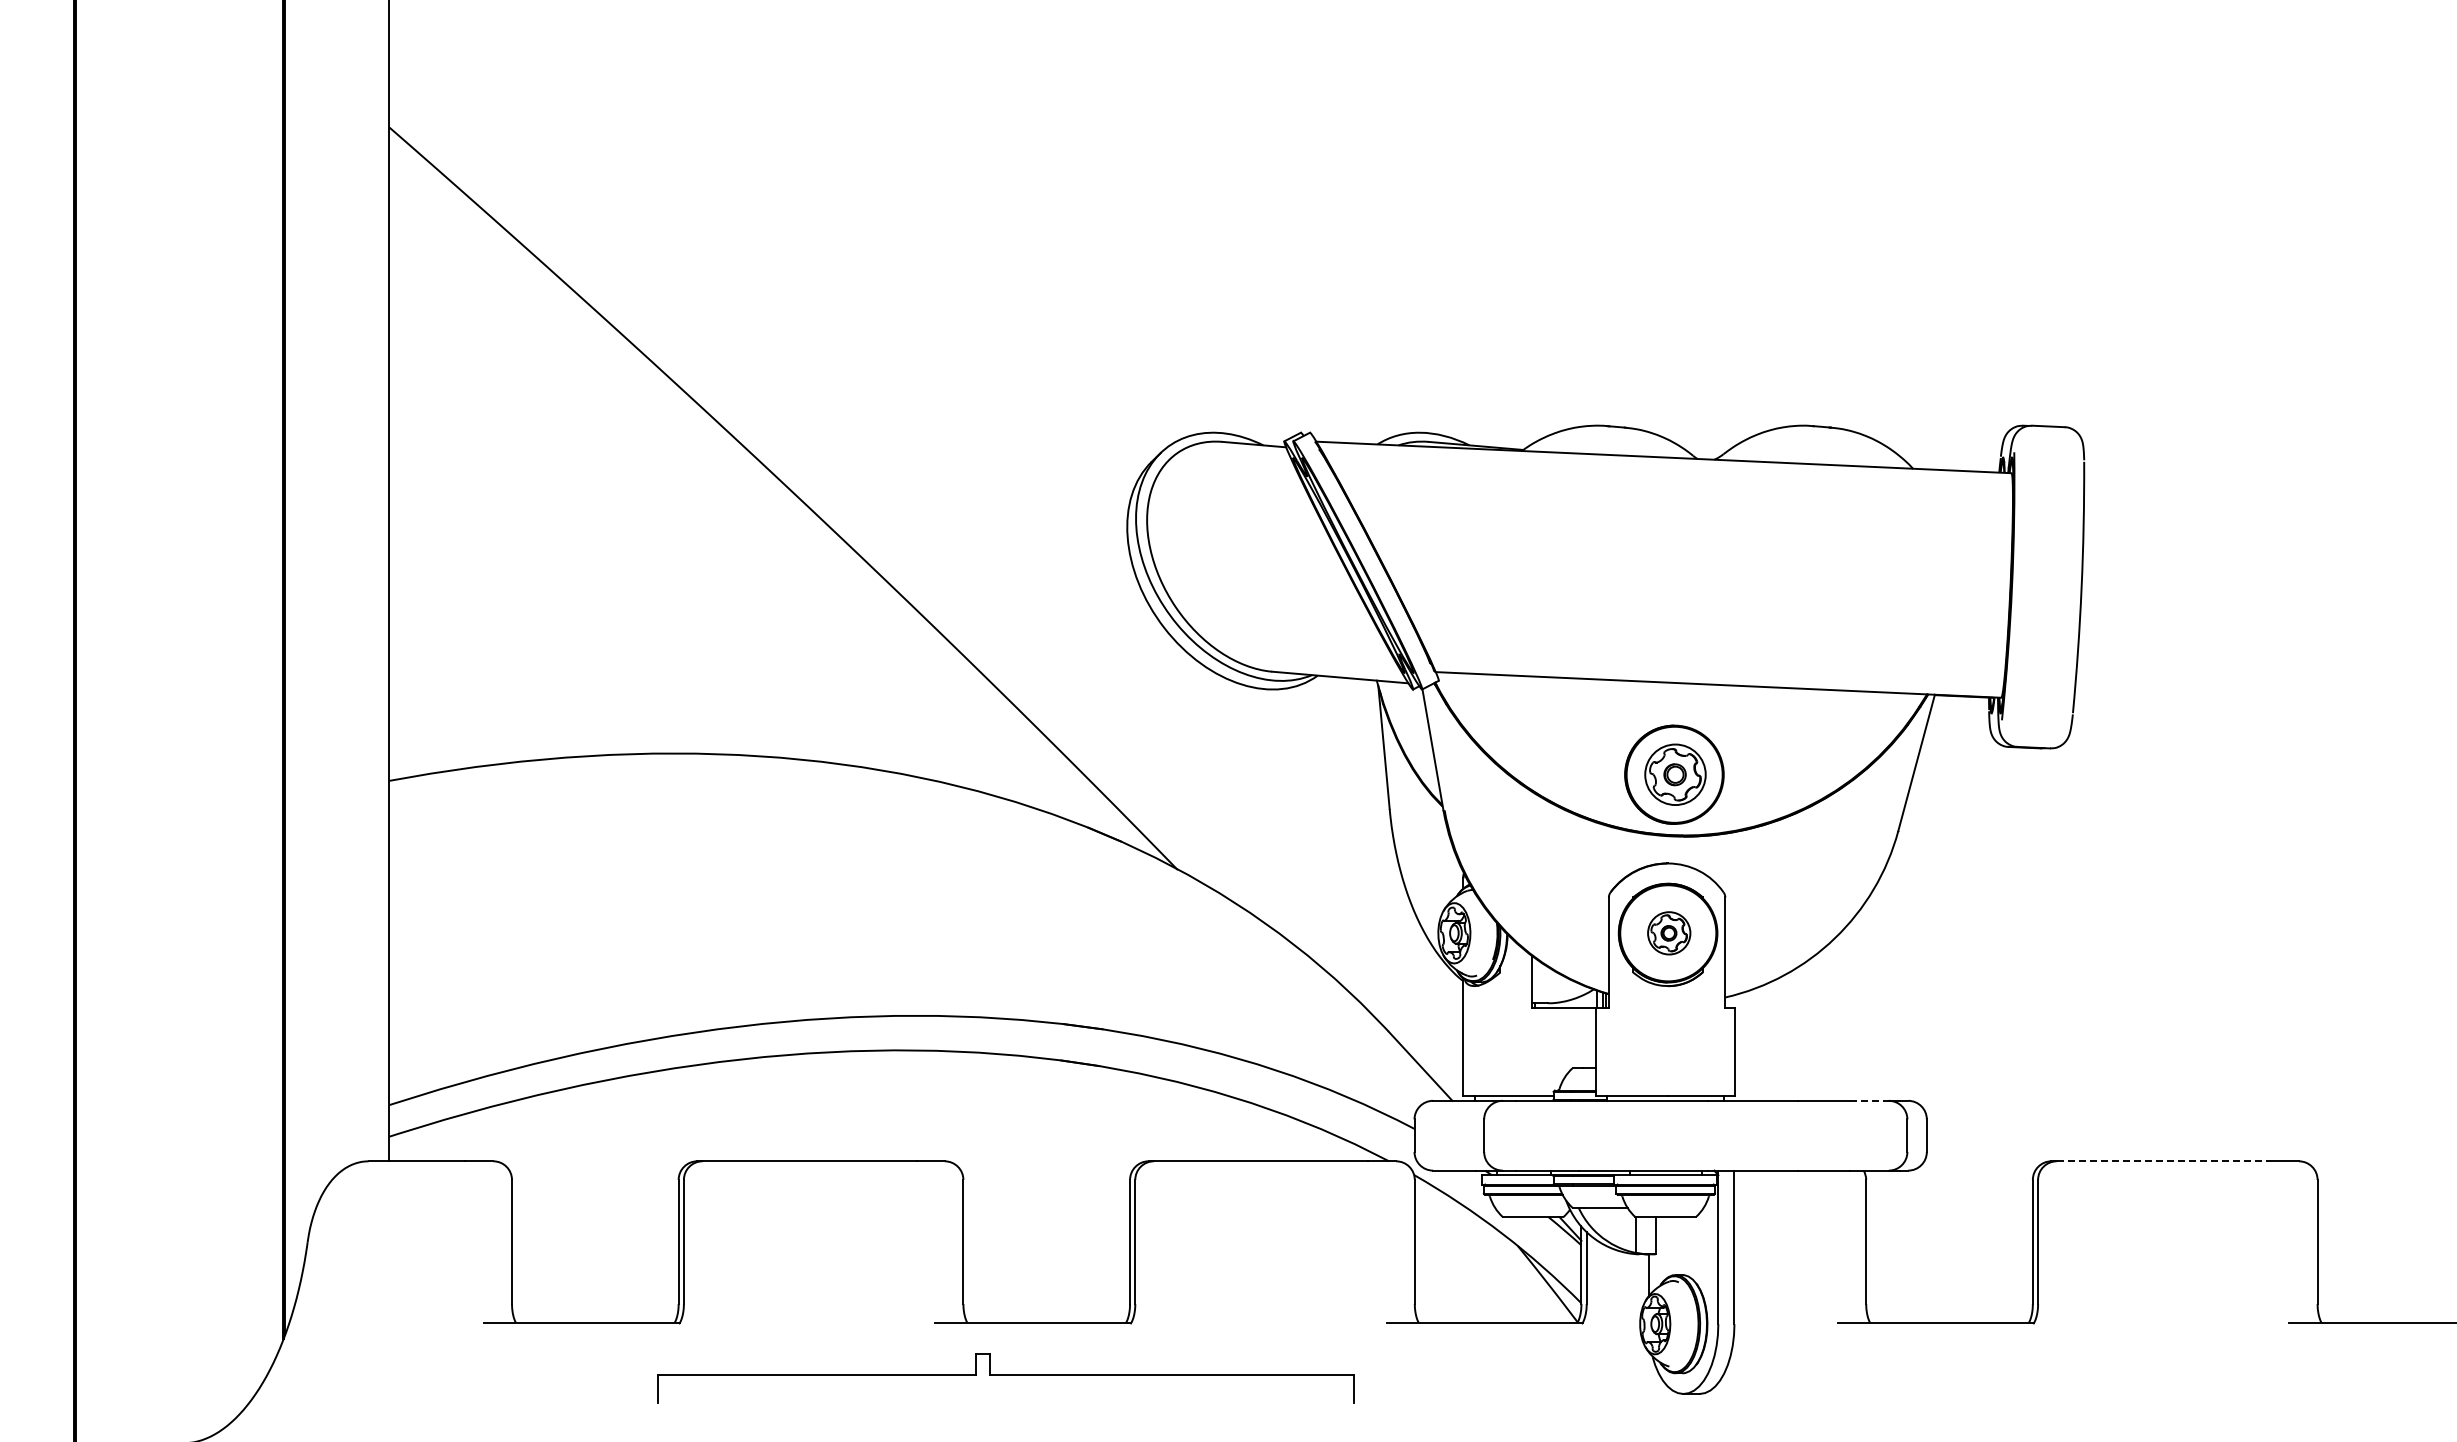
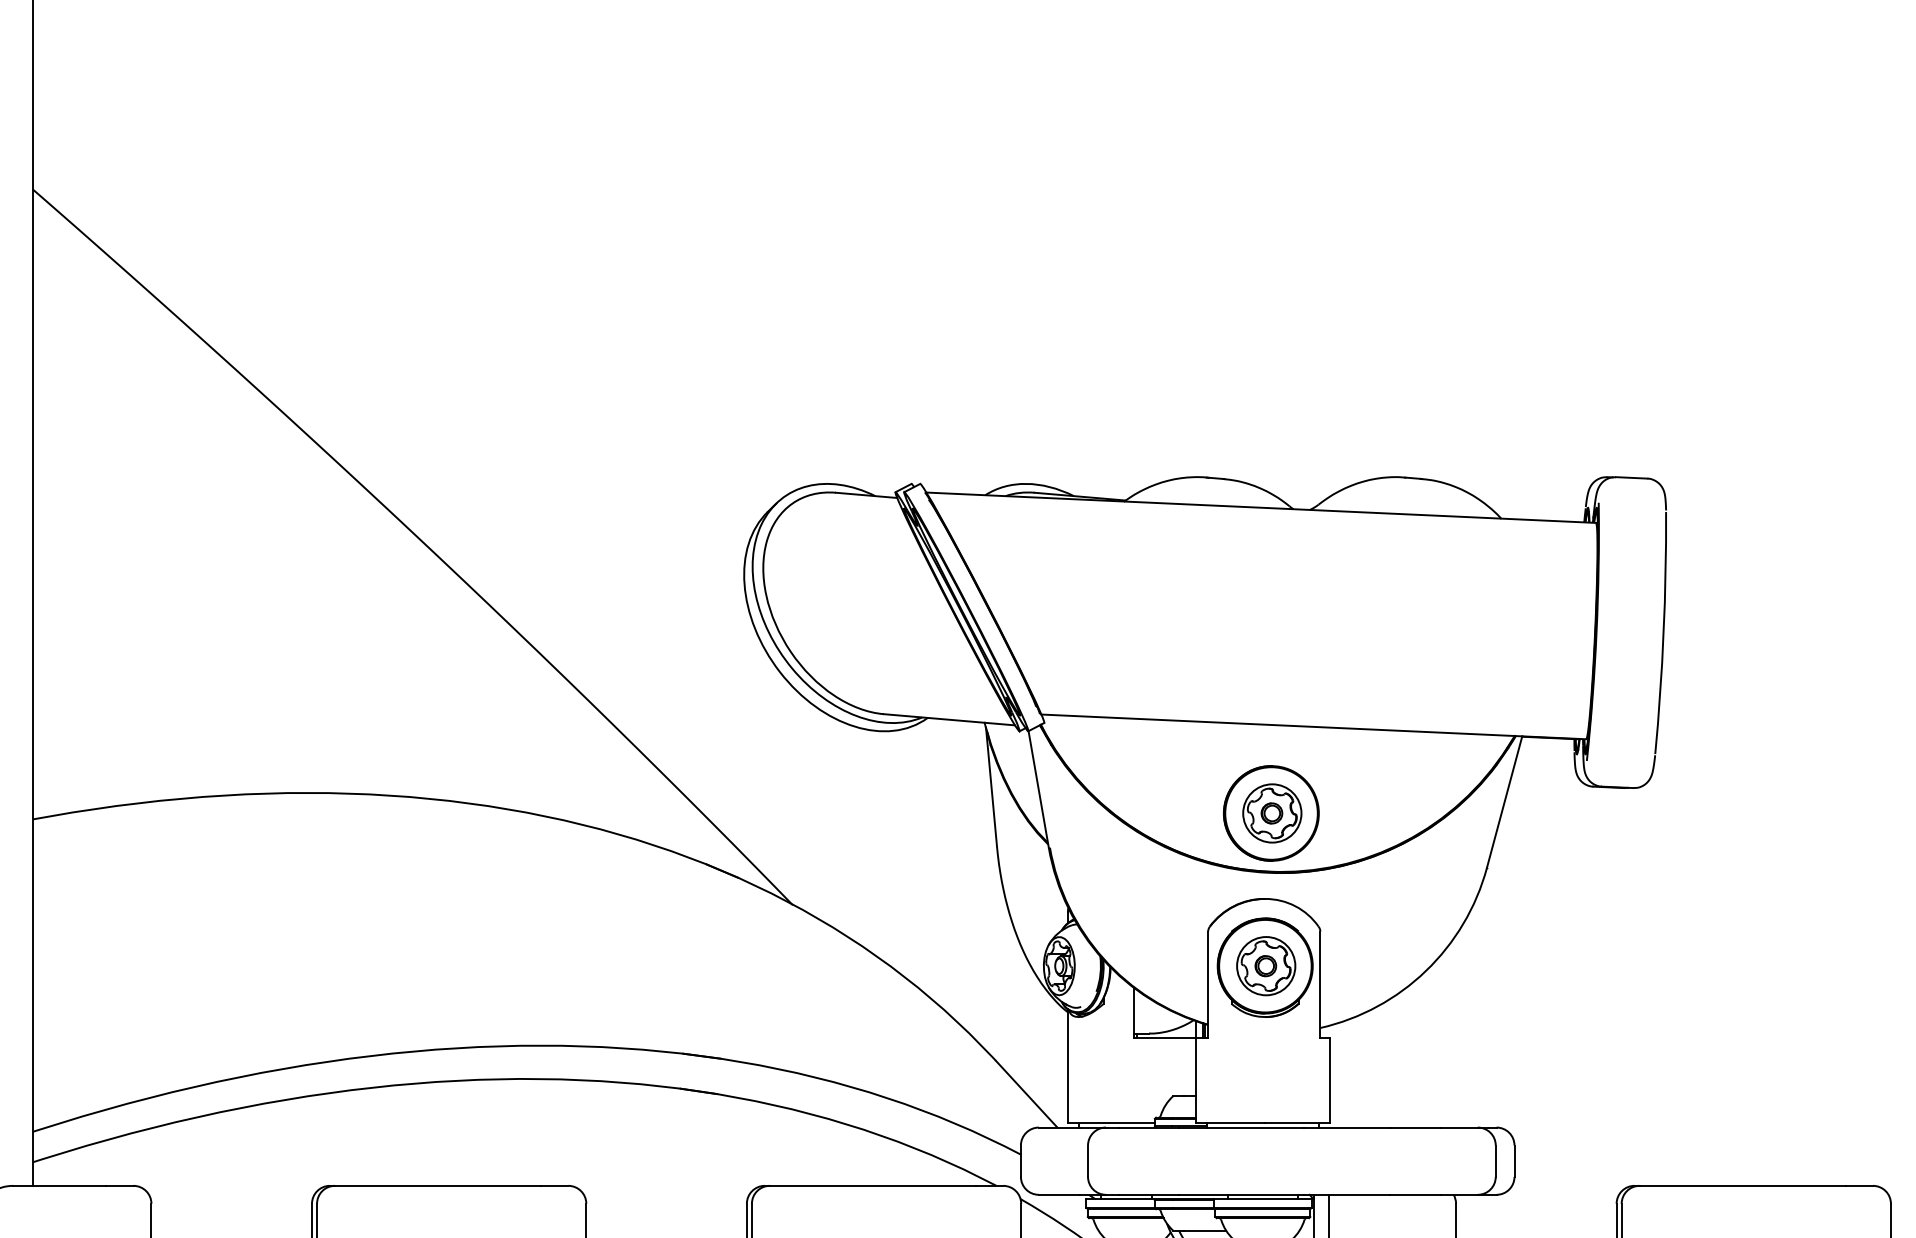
part: (1669, 933) -> (1266, 966), size x1.43
line: (1870, 1100) -> (1460, 1127), dashed -> solid
line: (2164, 1161) -> (1743, 1186), dashed -> solid

